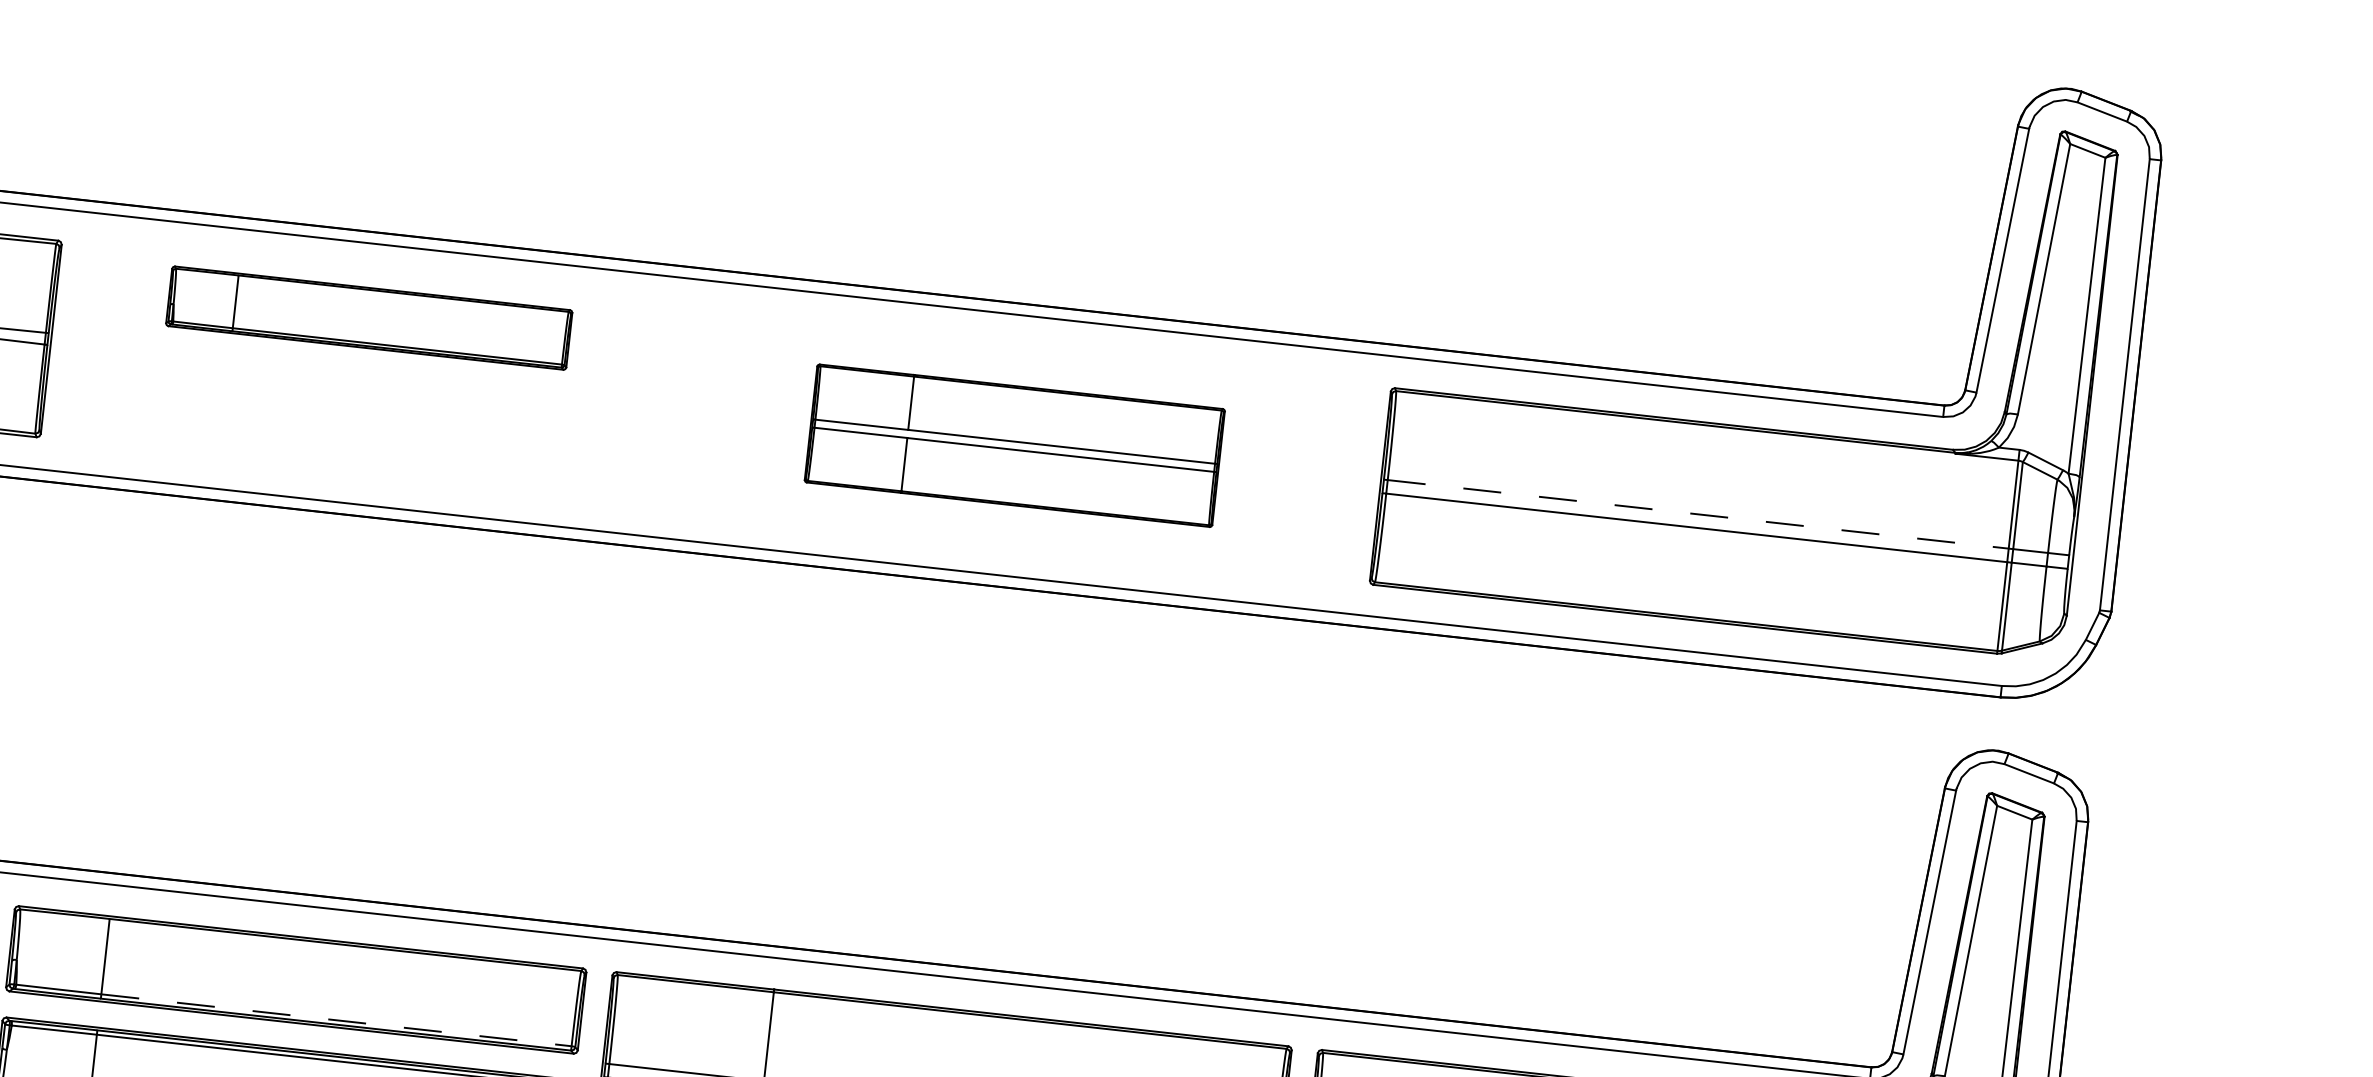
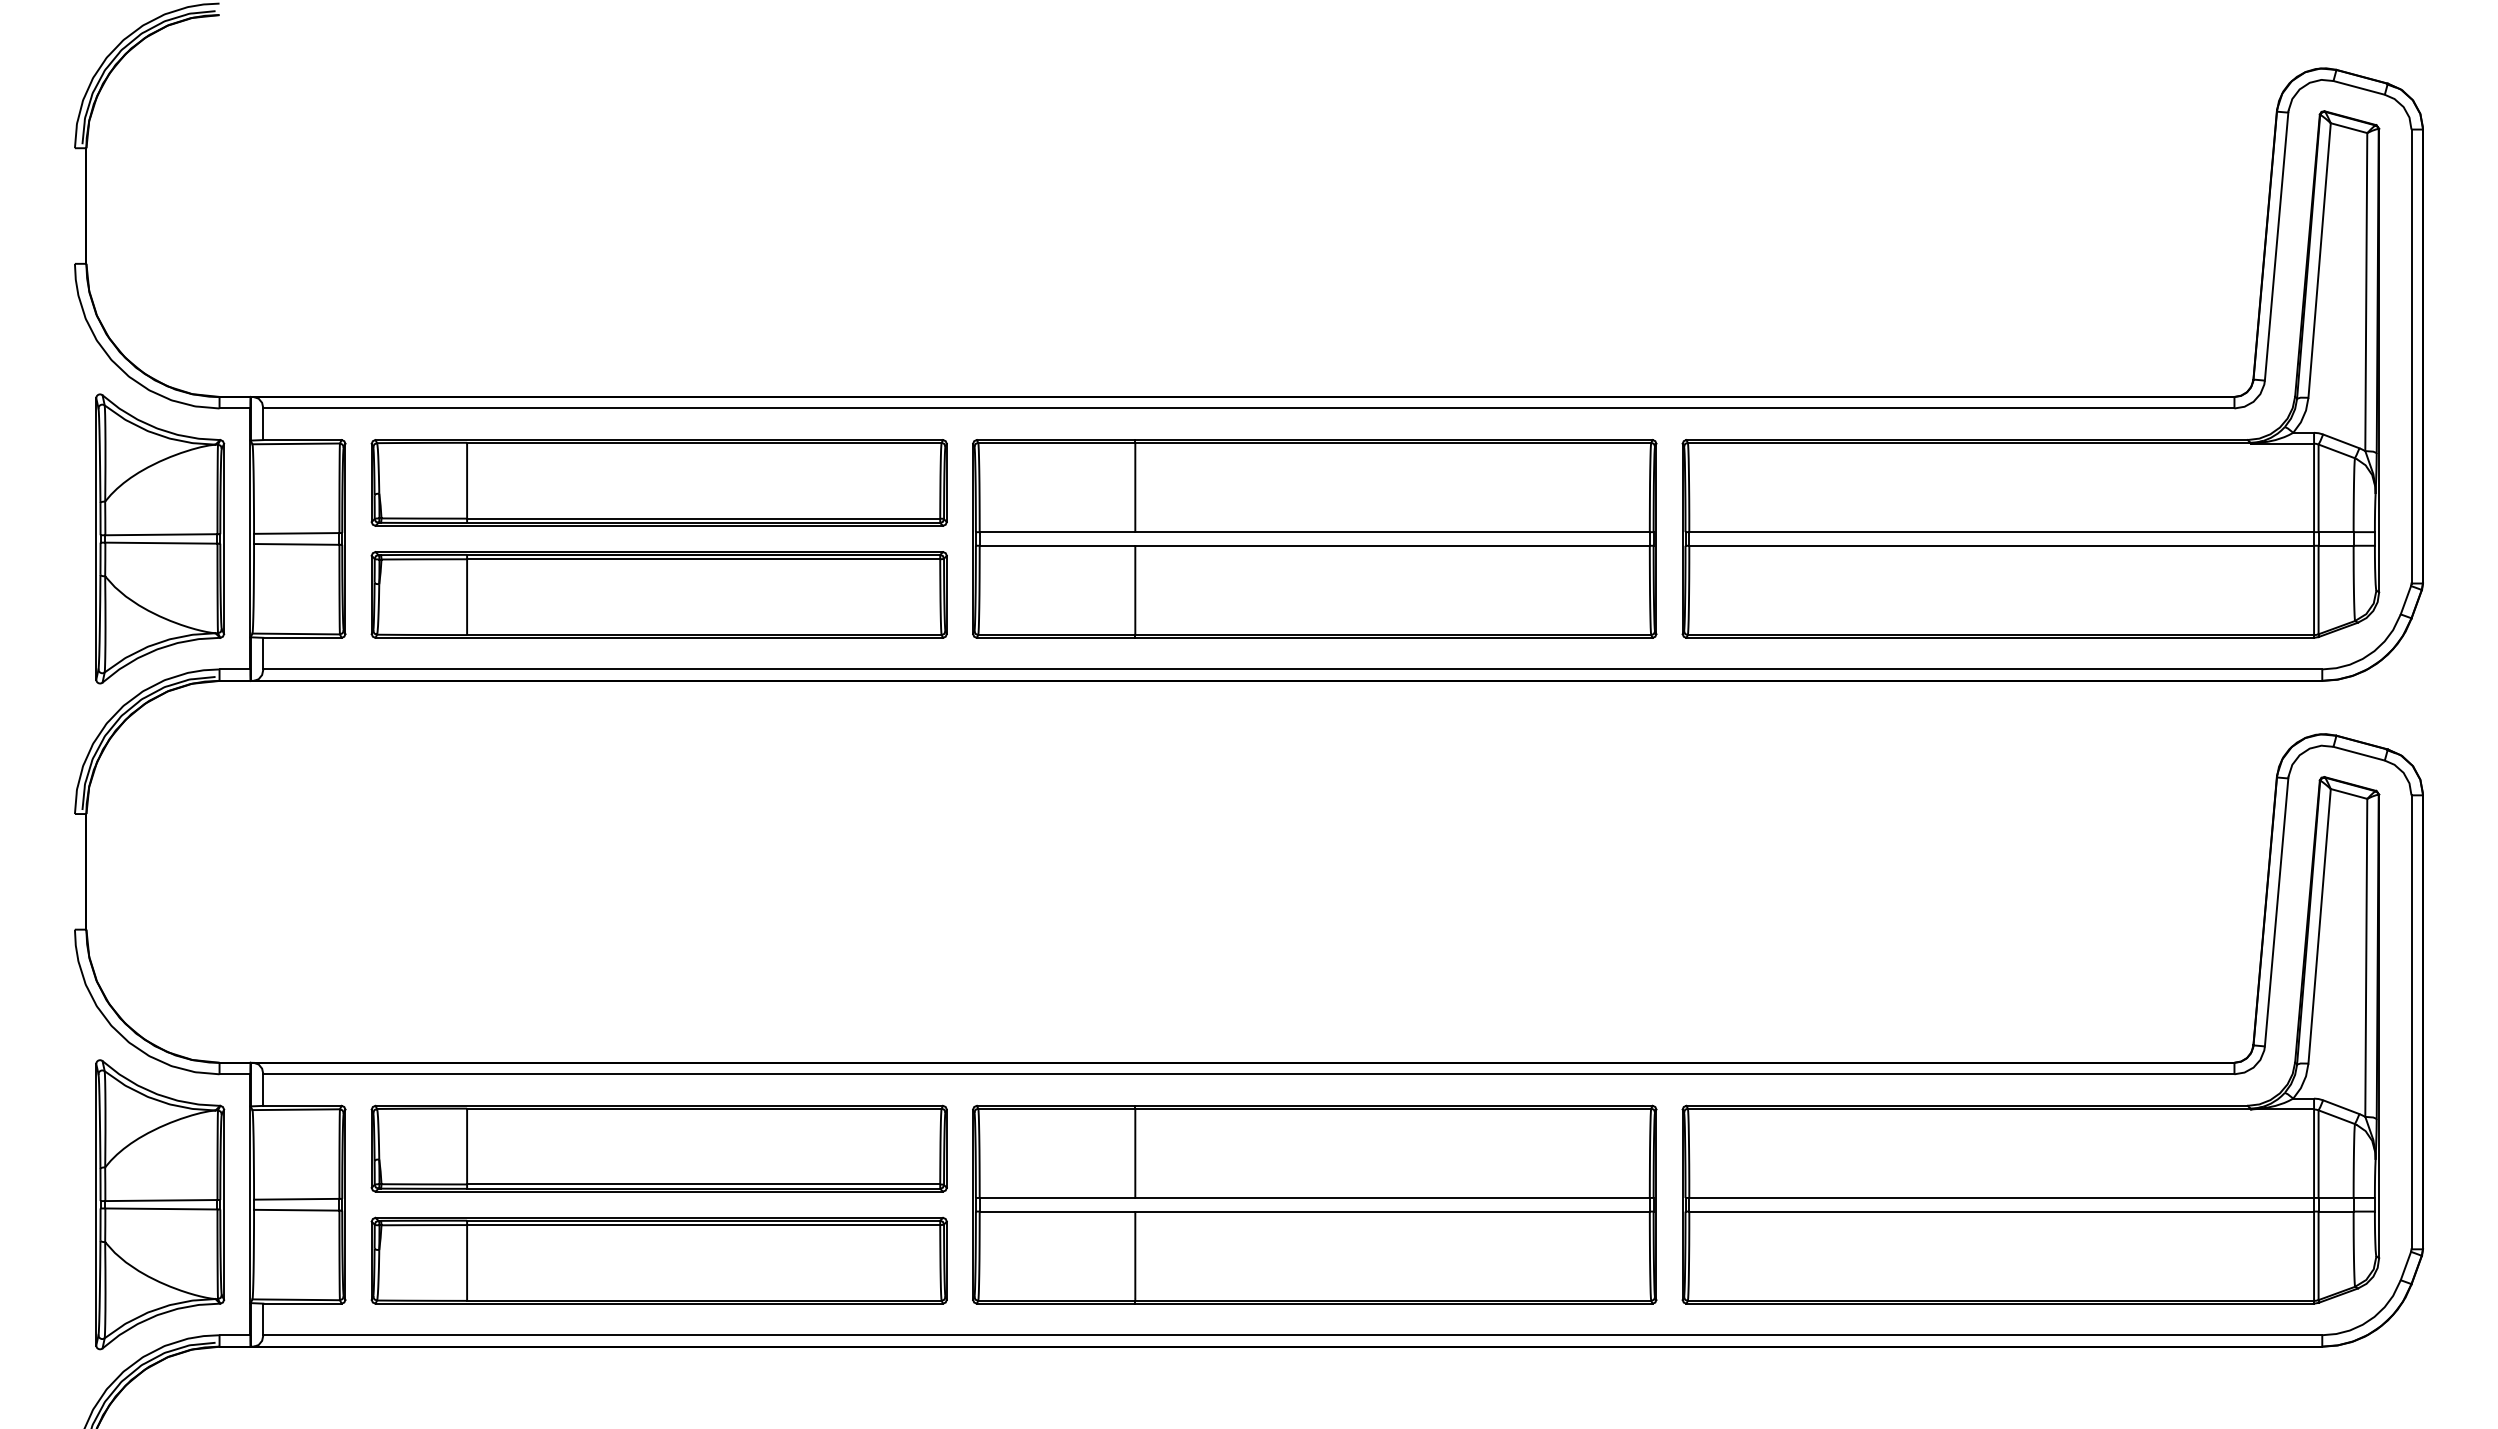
part: (368, 317) -> (658, 482), size x1.43
part: (356, 428) -> (658, 594), added
part: (1014, 445) -> (1314, 538), size x1.67
line: (1699, 514) -> (2002, 532), dashed -> solid
line: (336, 1020) -> (703, 1184), dashed -> solid

